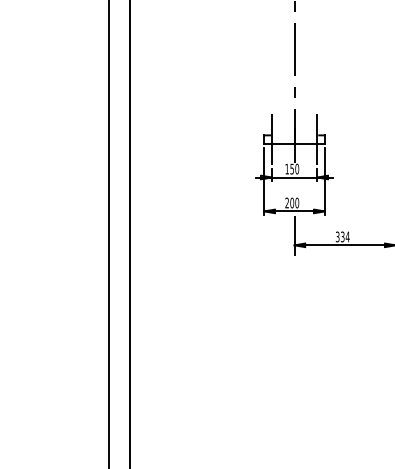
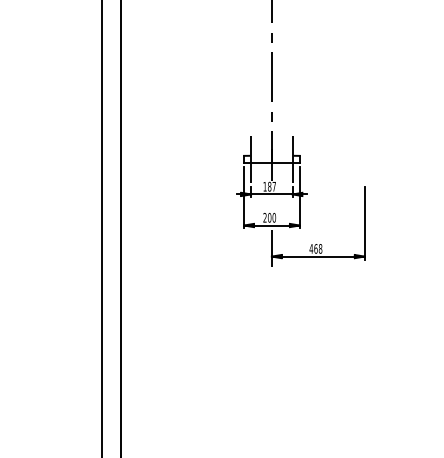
text: (295, 168) -> (272, 186), 150 -> 187
text: (342, 236) -> (315, 248), 334 -> 468

